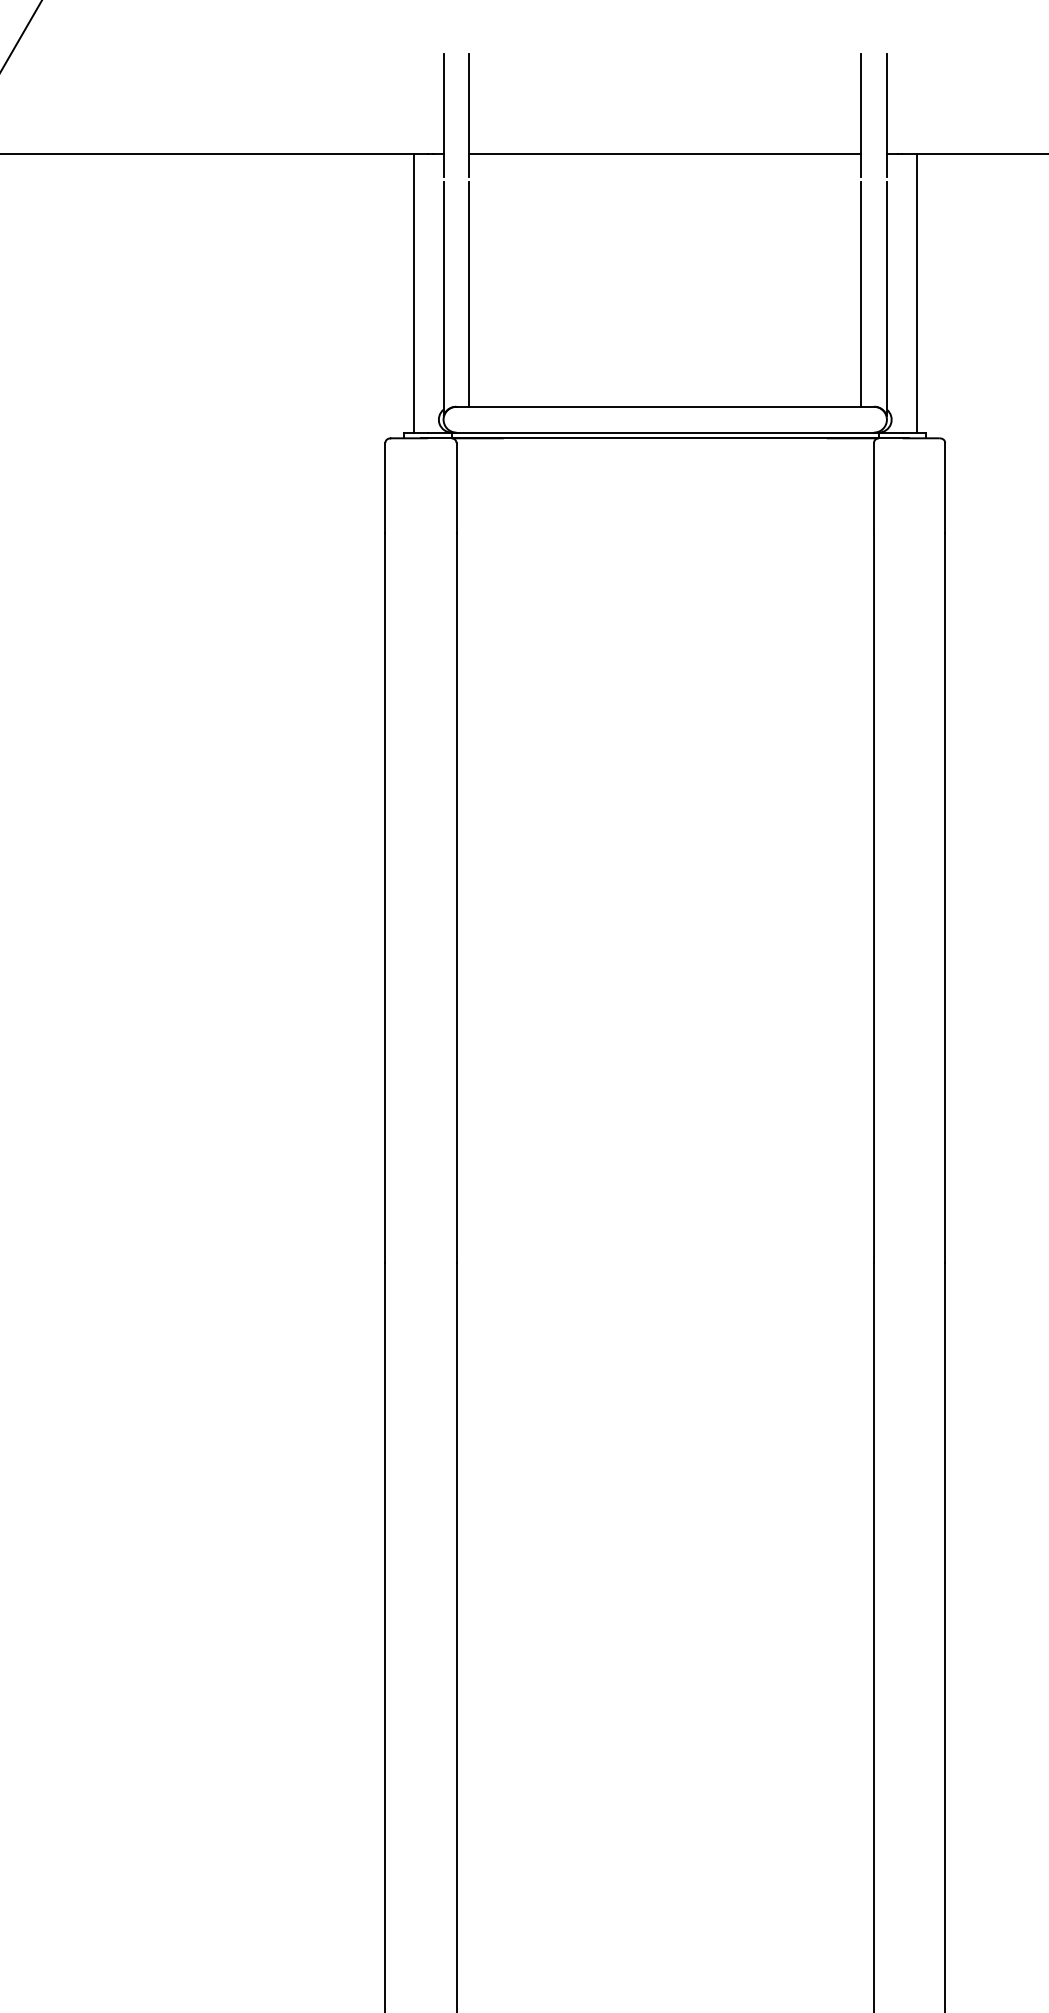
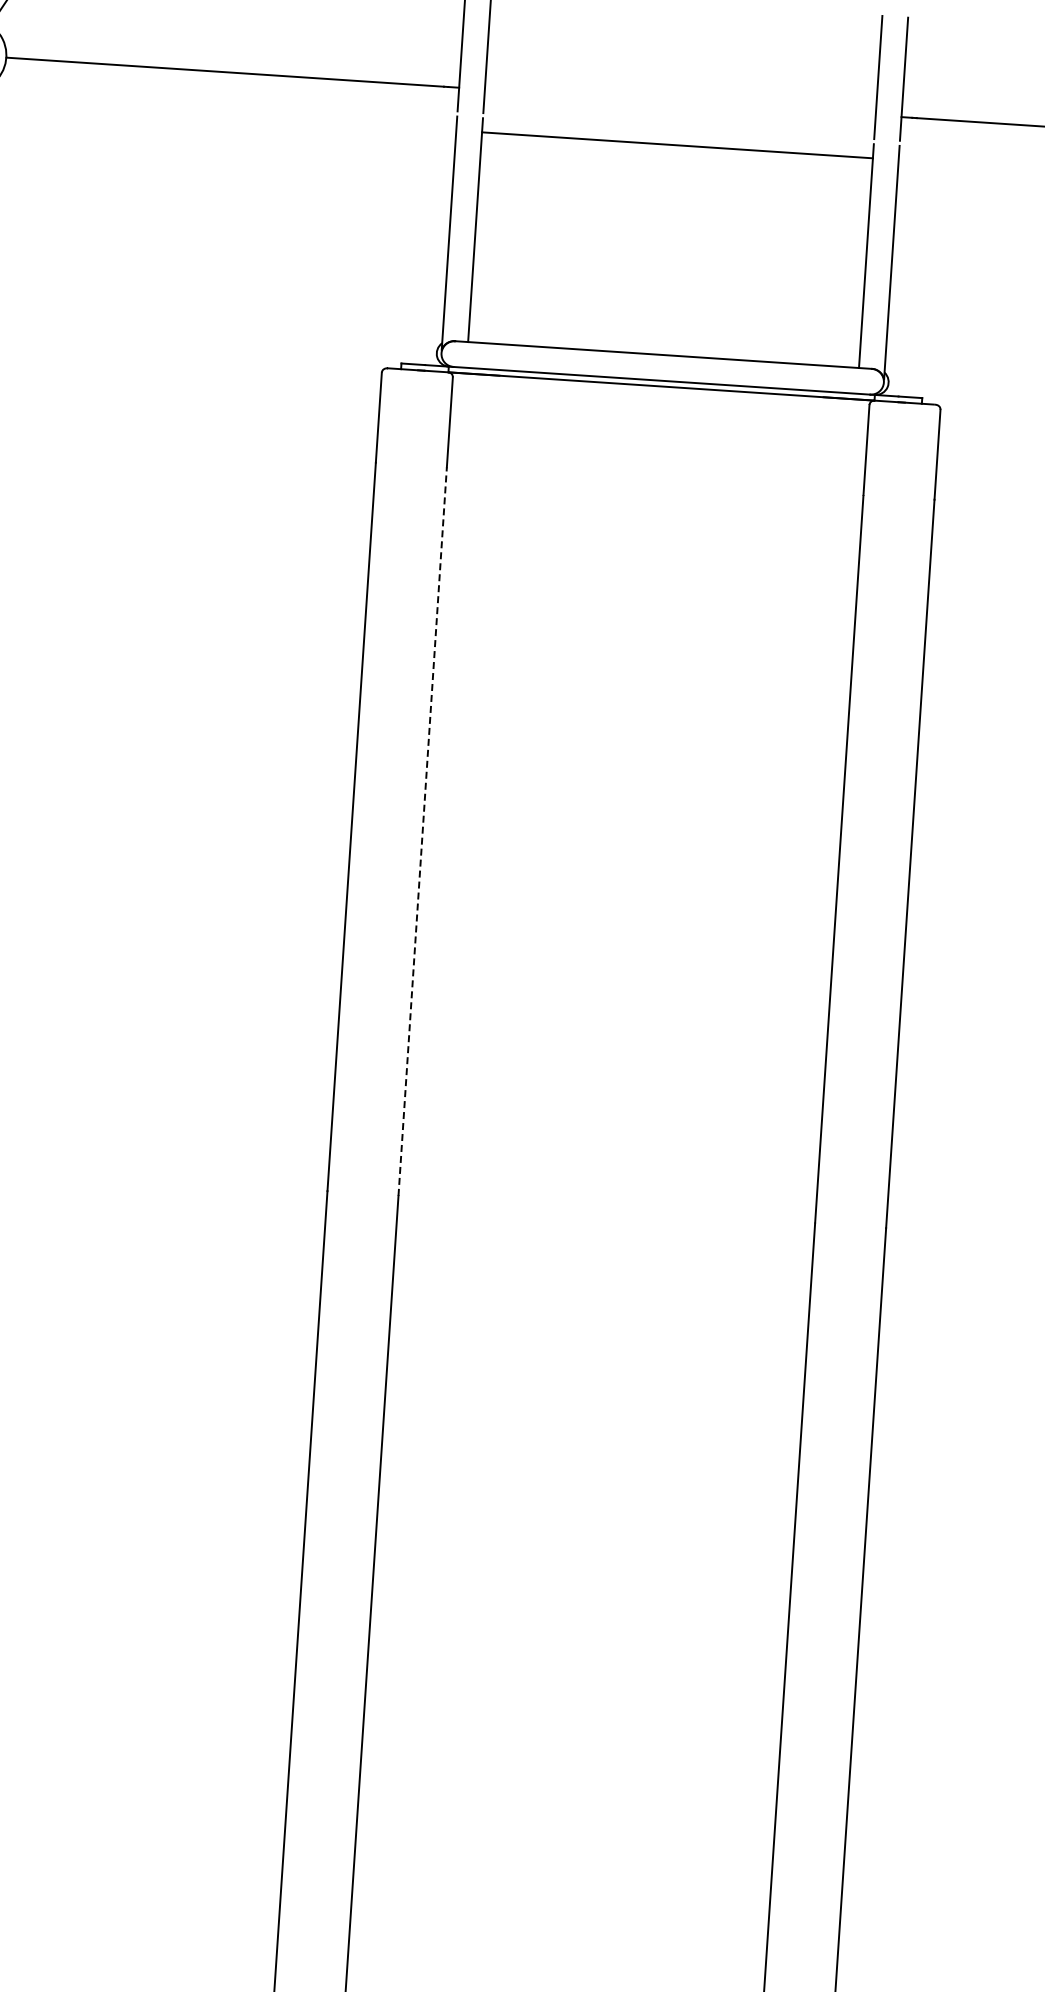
line: (665, 153) -> (677, 145), moved
line: (413, 292) -> (419, 224), removed
line: (916, 292) -> (921, 257), removed
line: (456, 897) -> (422, 830), solid -> dashed

